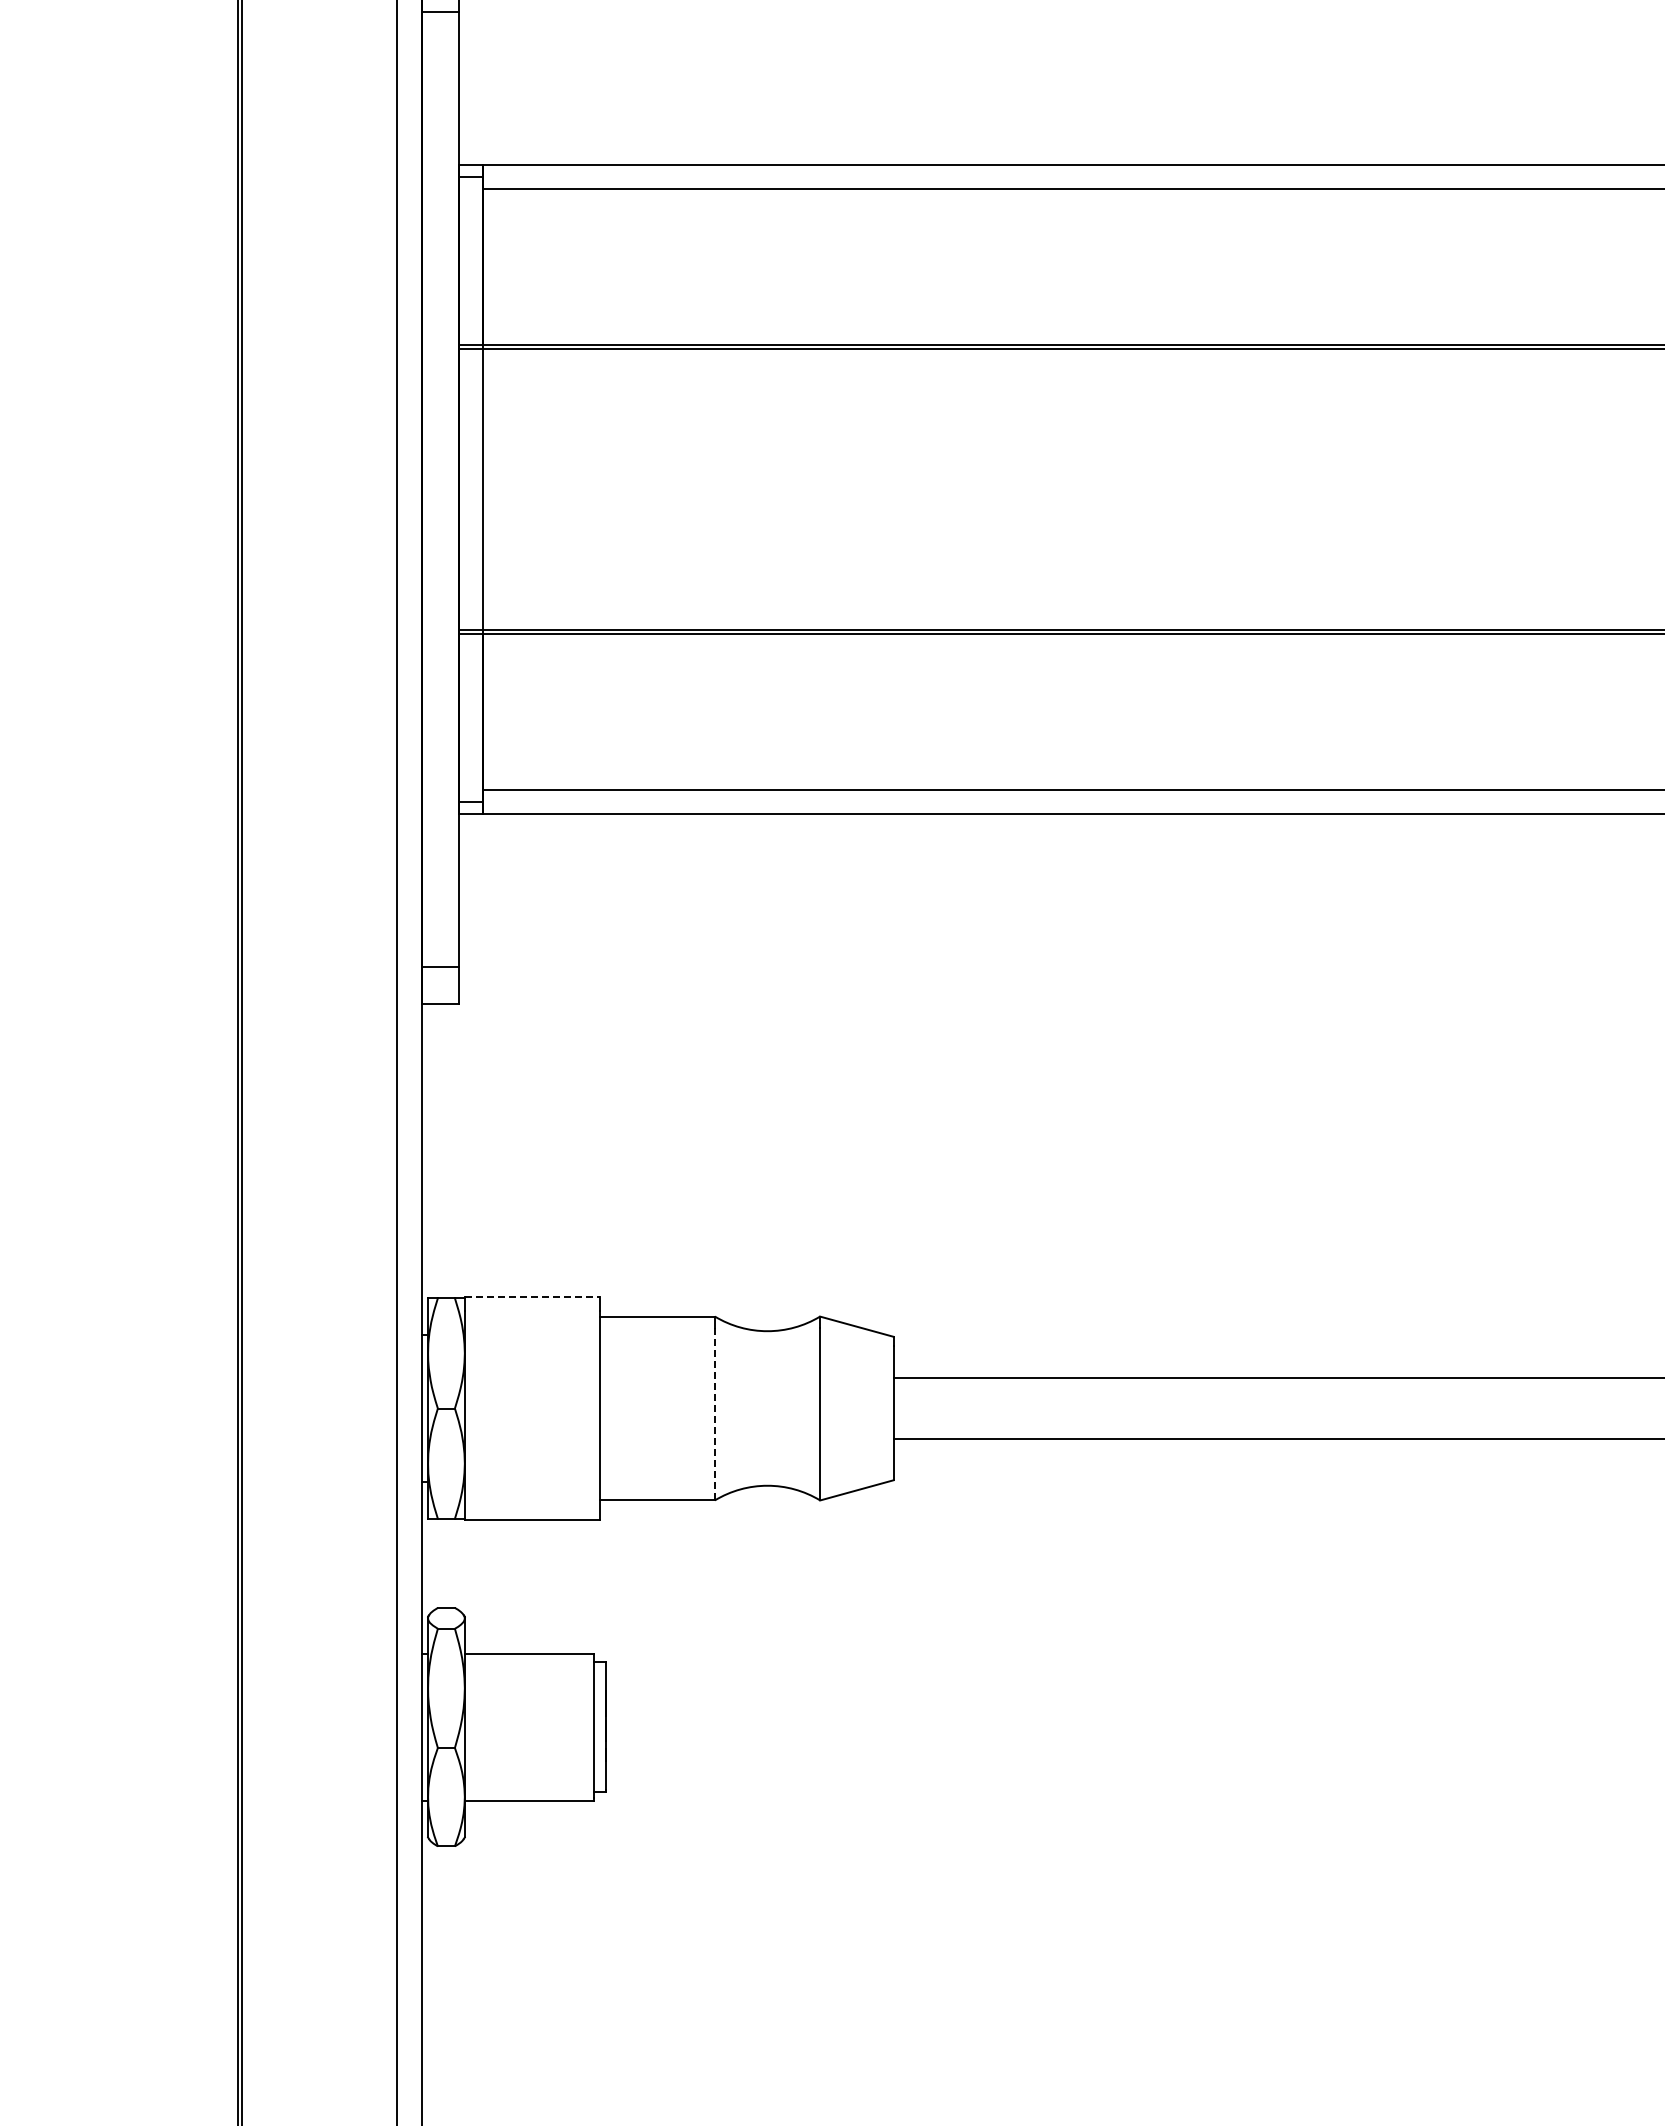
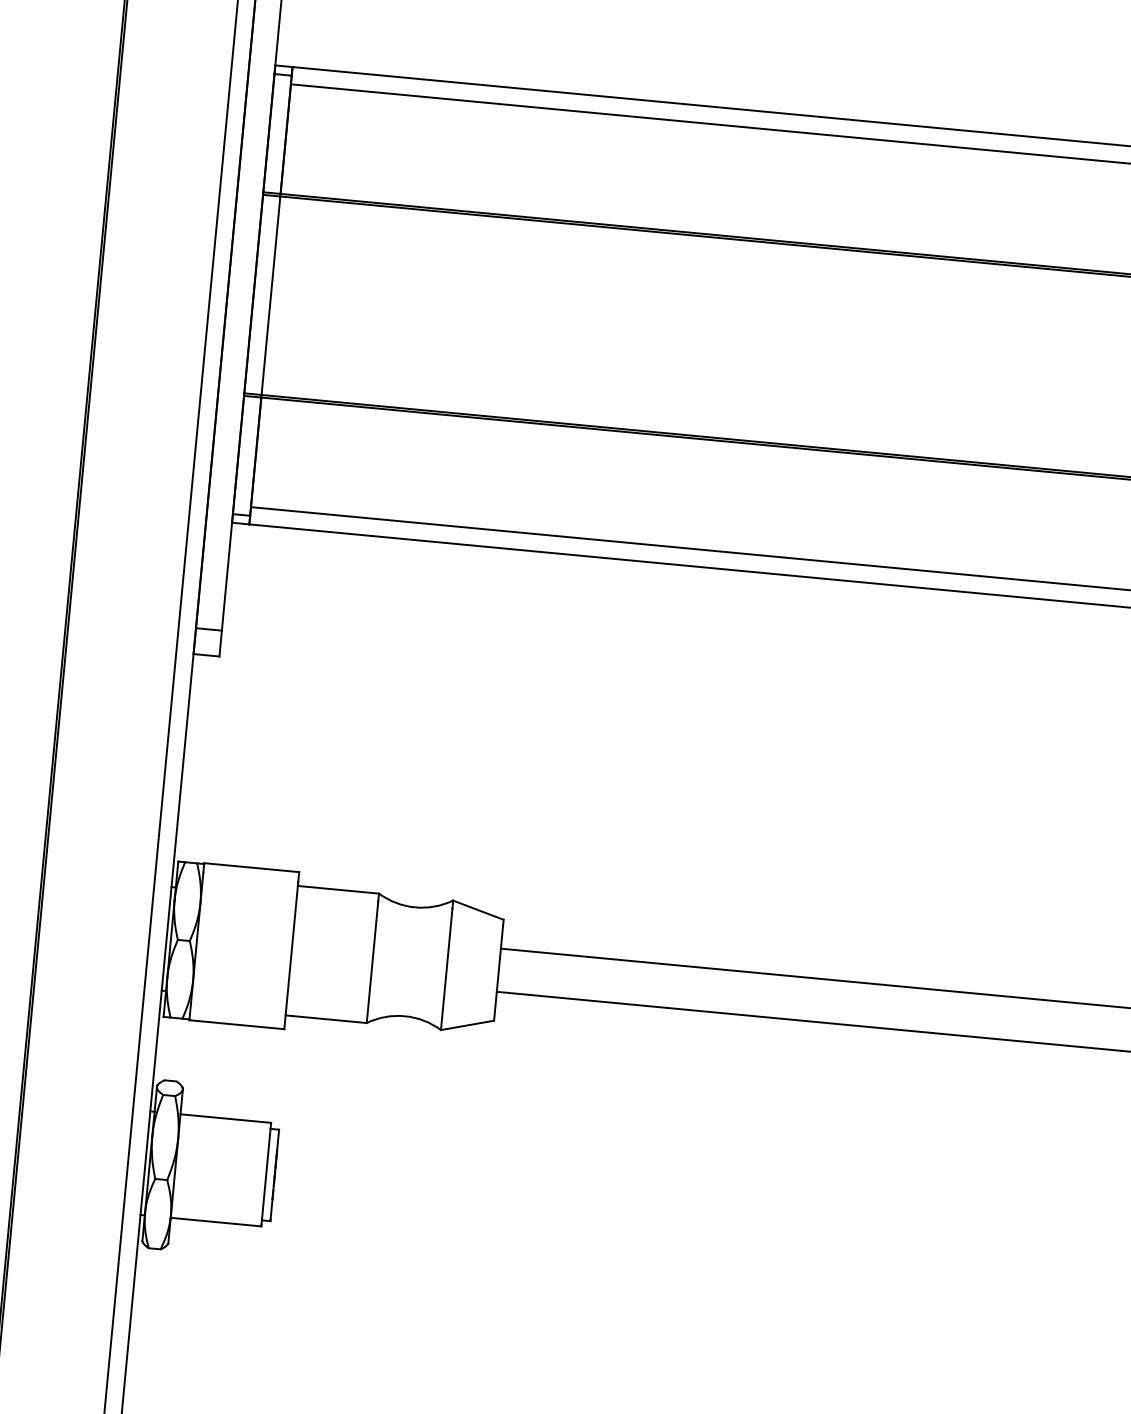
line: (532, 1297) -> (251, 868), dashed -> solid
line: (714, 1413) -> (372, 961), dashed -> solid

